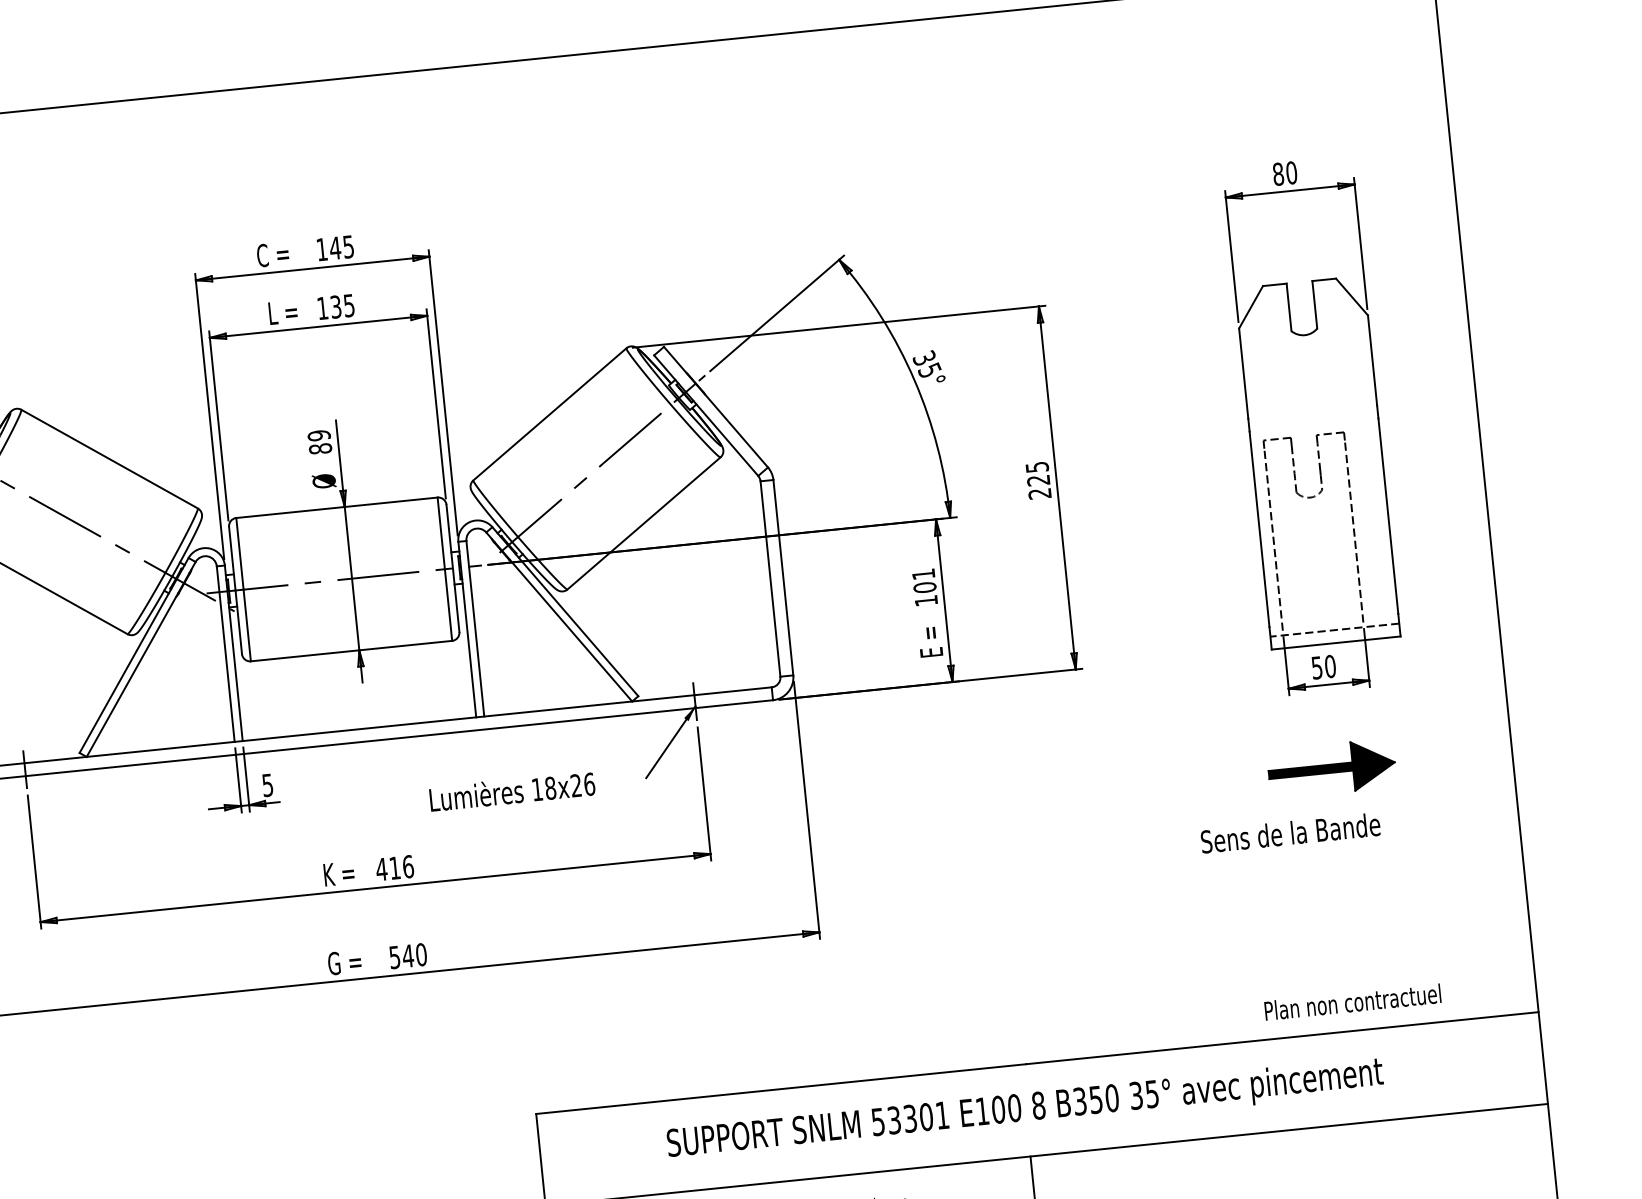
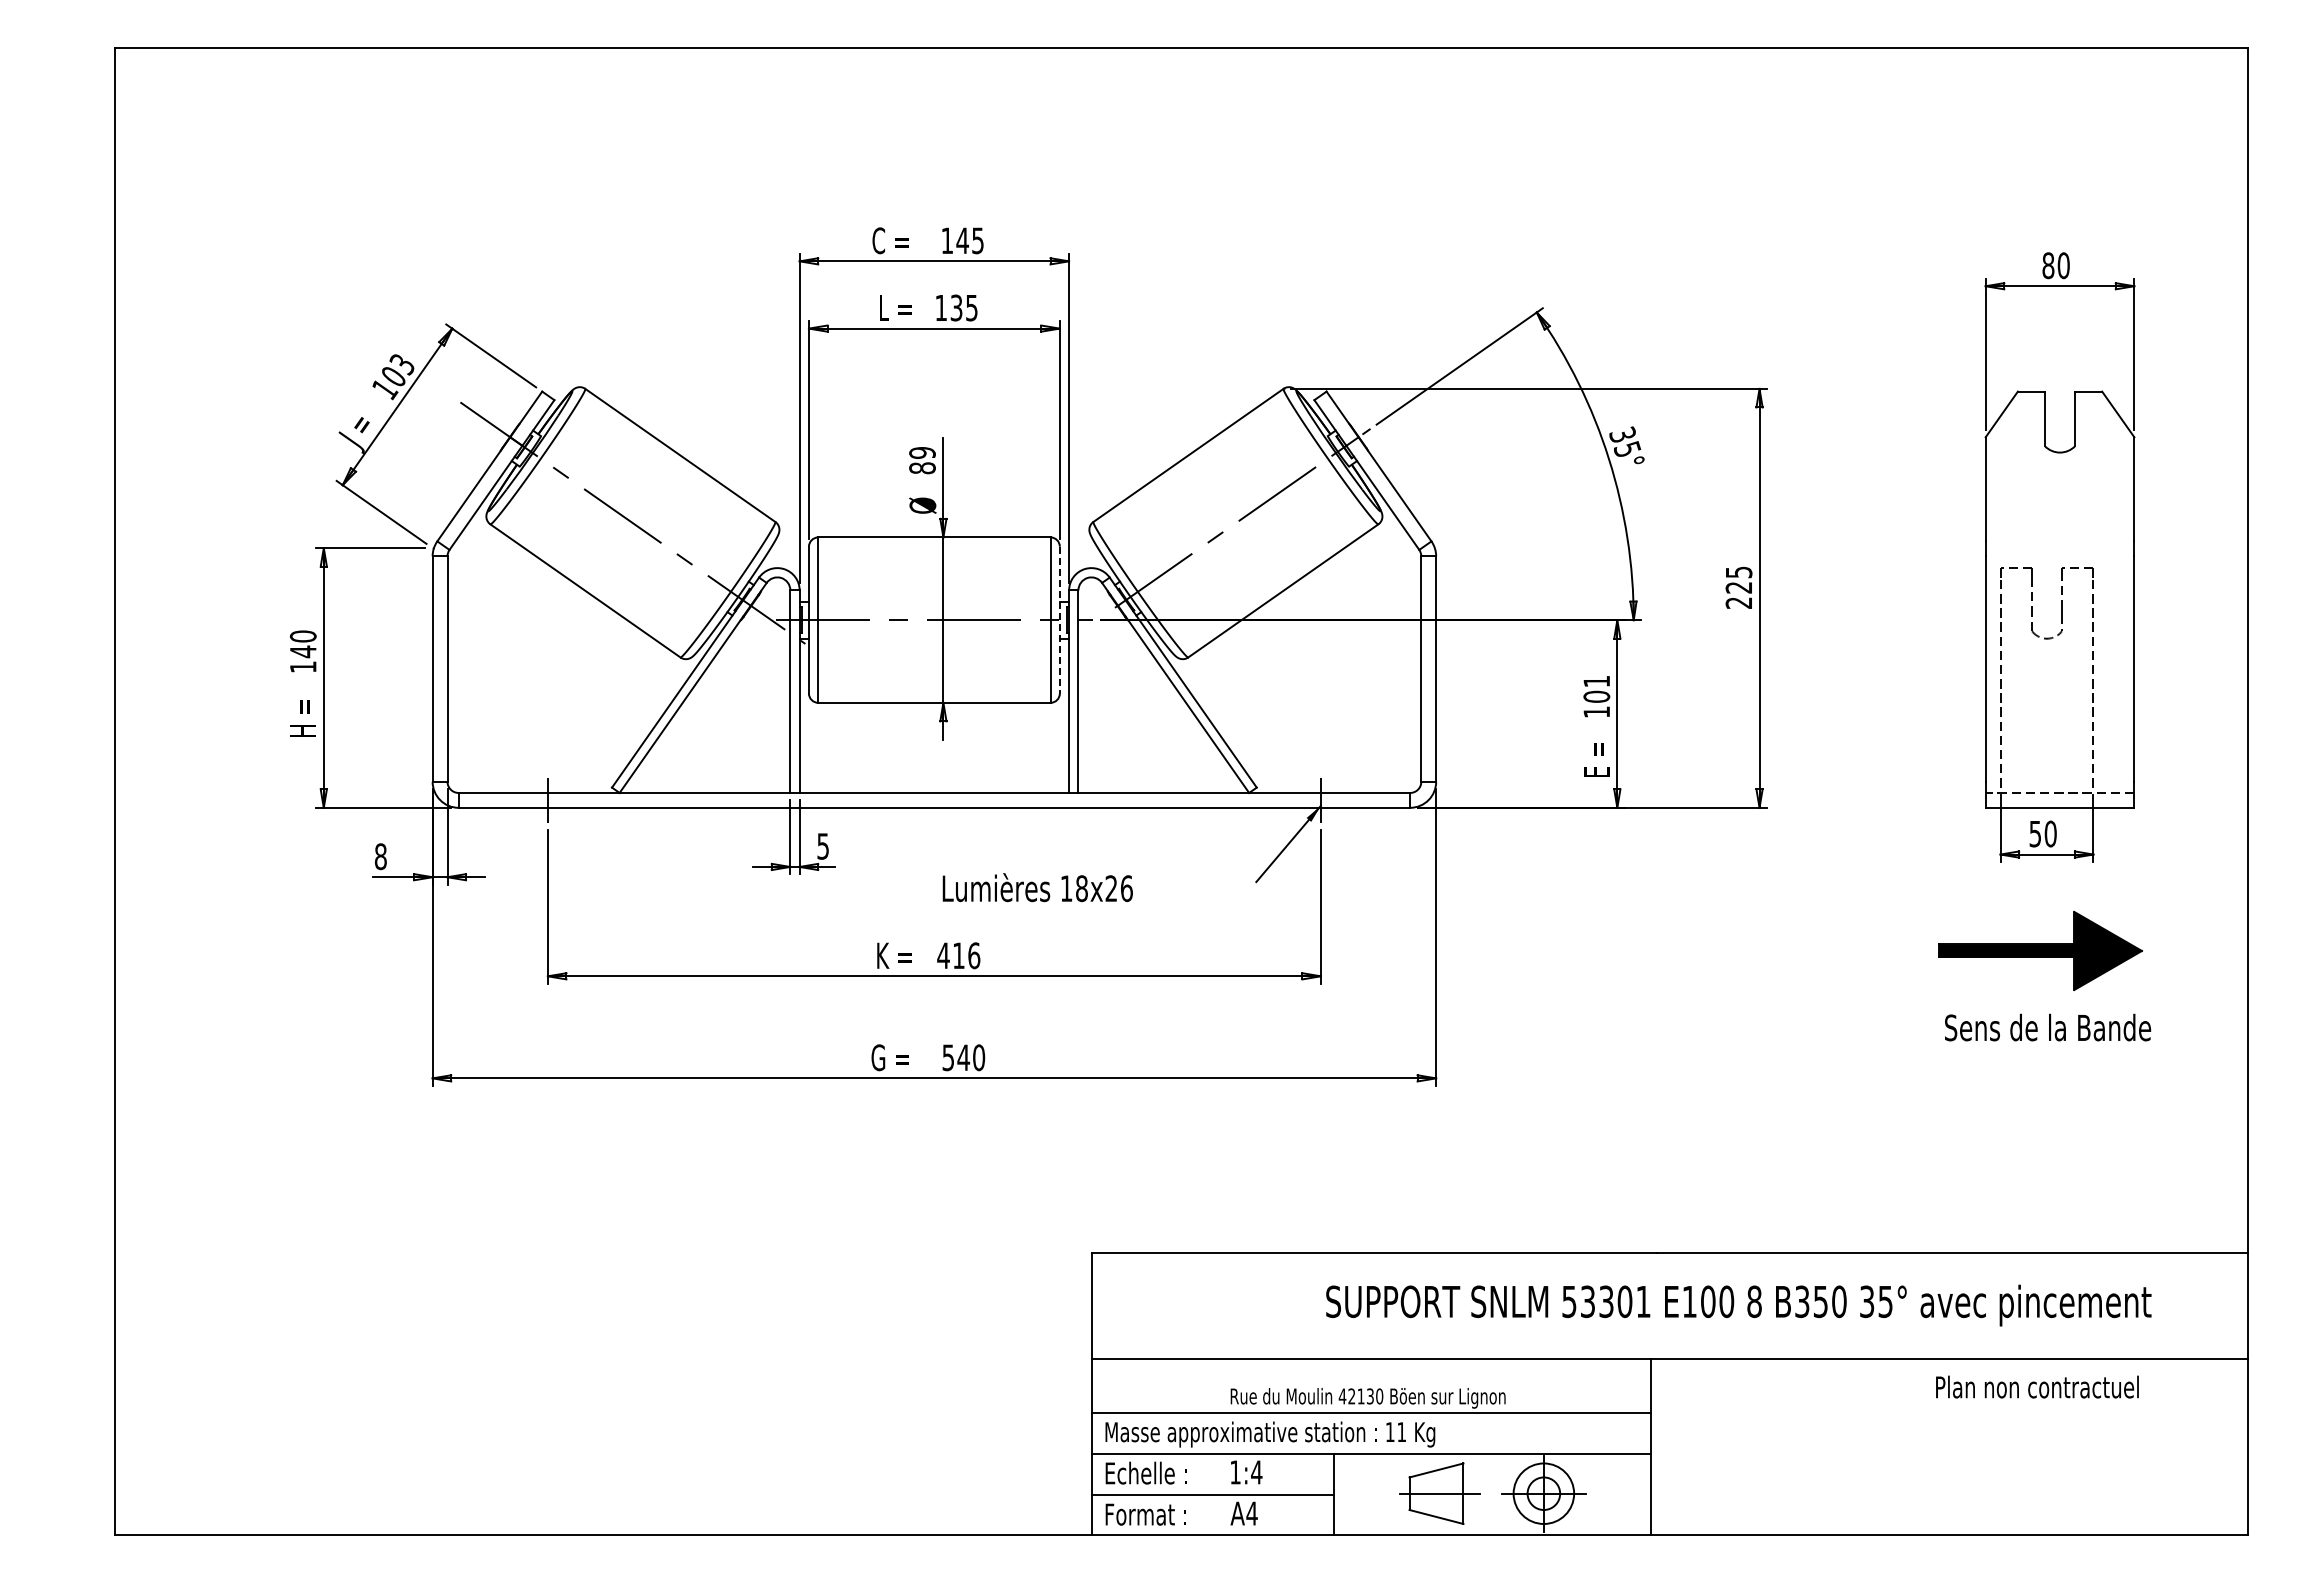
line: (452, 568) -> (1059, 620), solid -> dashed
part: (1331, 768) -> (2040, 950), size x1.4
text: (512, 791) -> (1037, 887), moved
text: (1291, 832) -> (2048, 1027), moved
text: (1352, 1001) -> (2037, 1386), moved
text: (1025, 1110) -> (1738, 1305), moved

